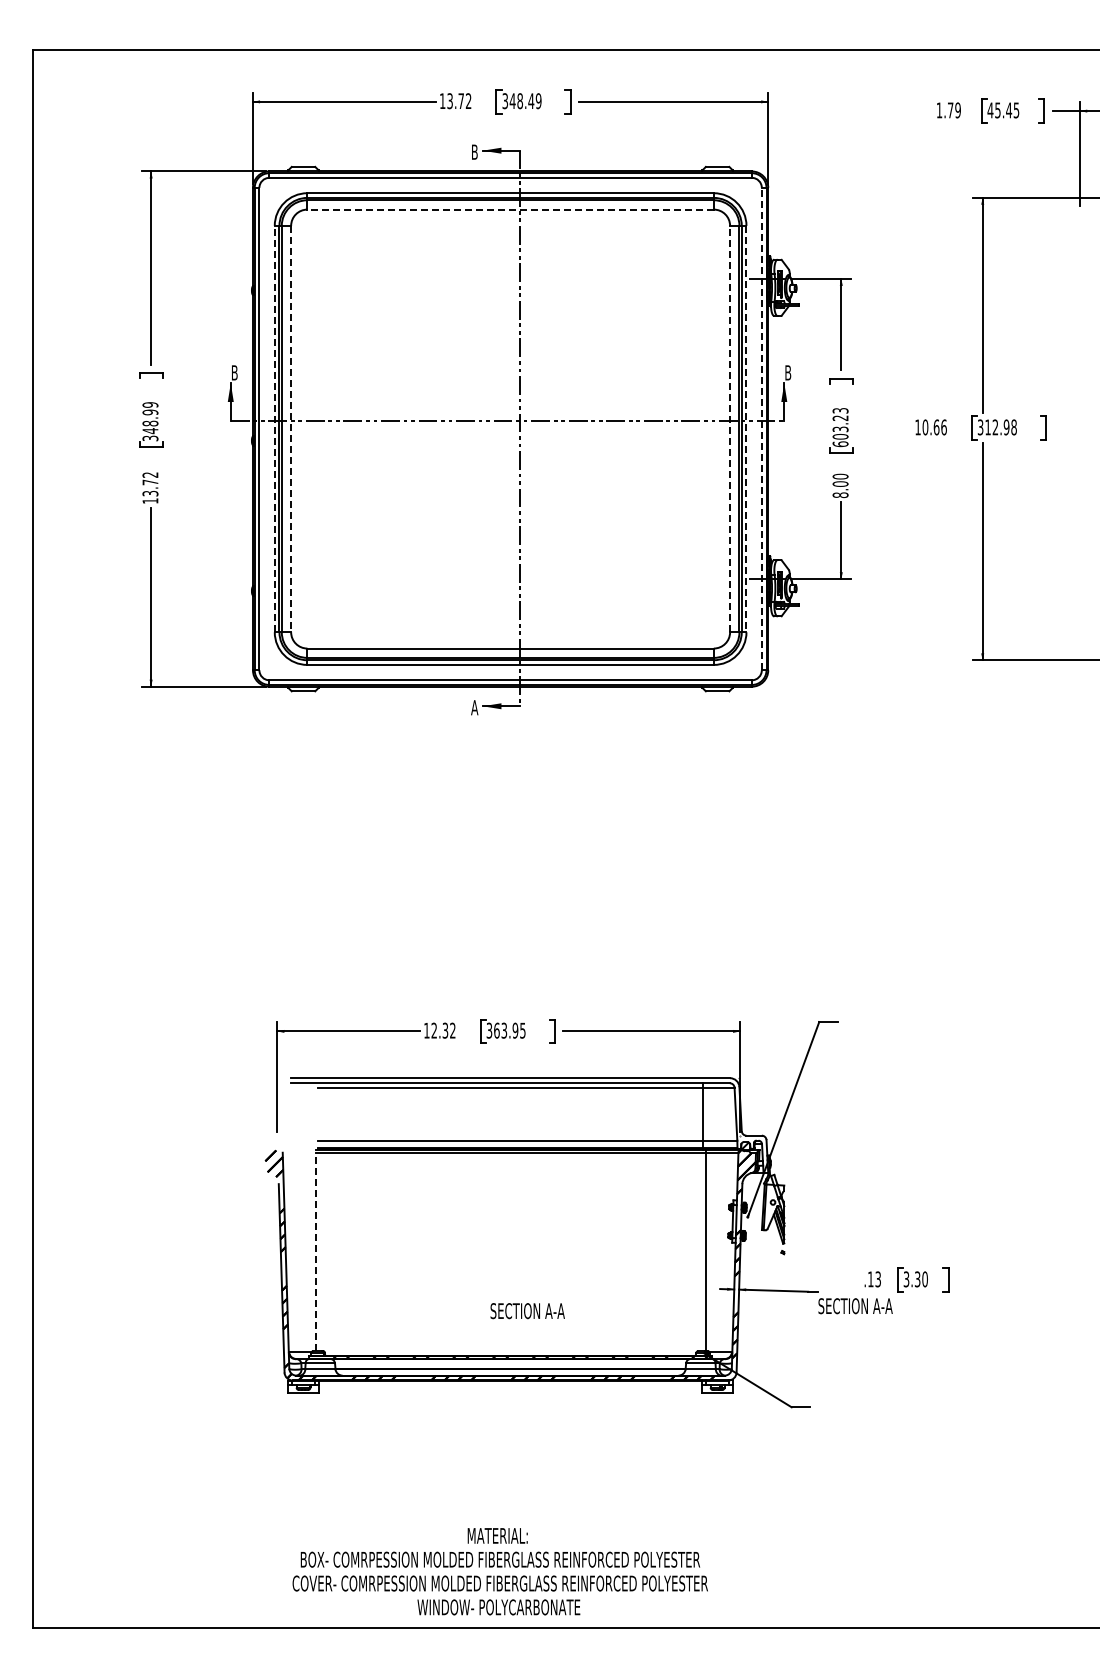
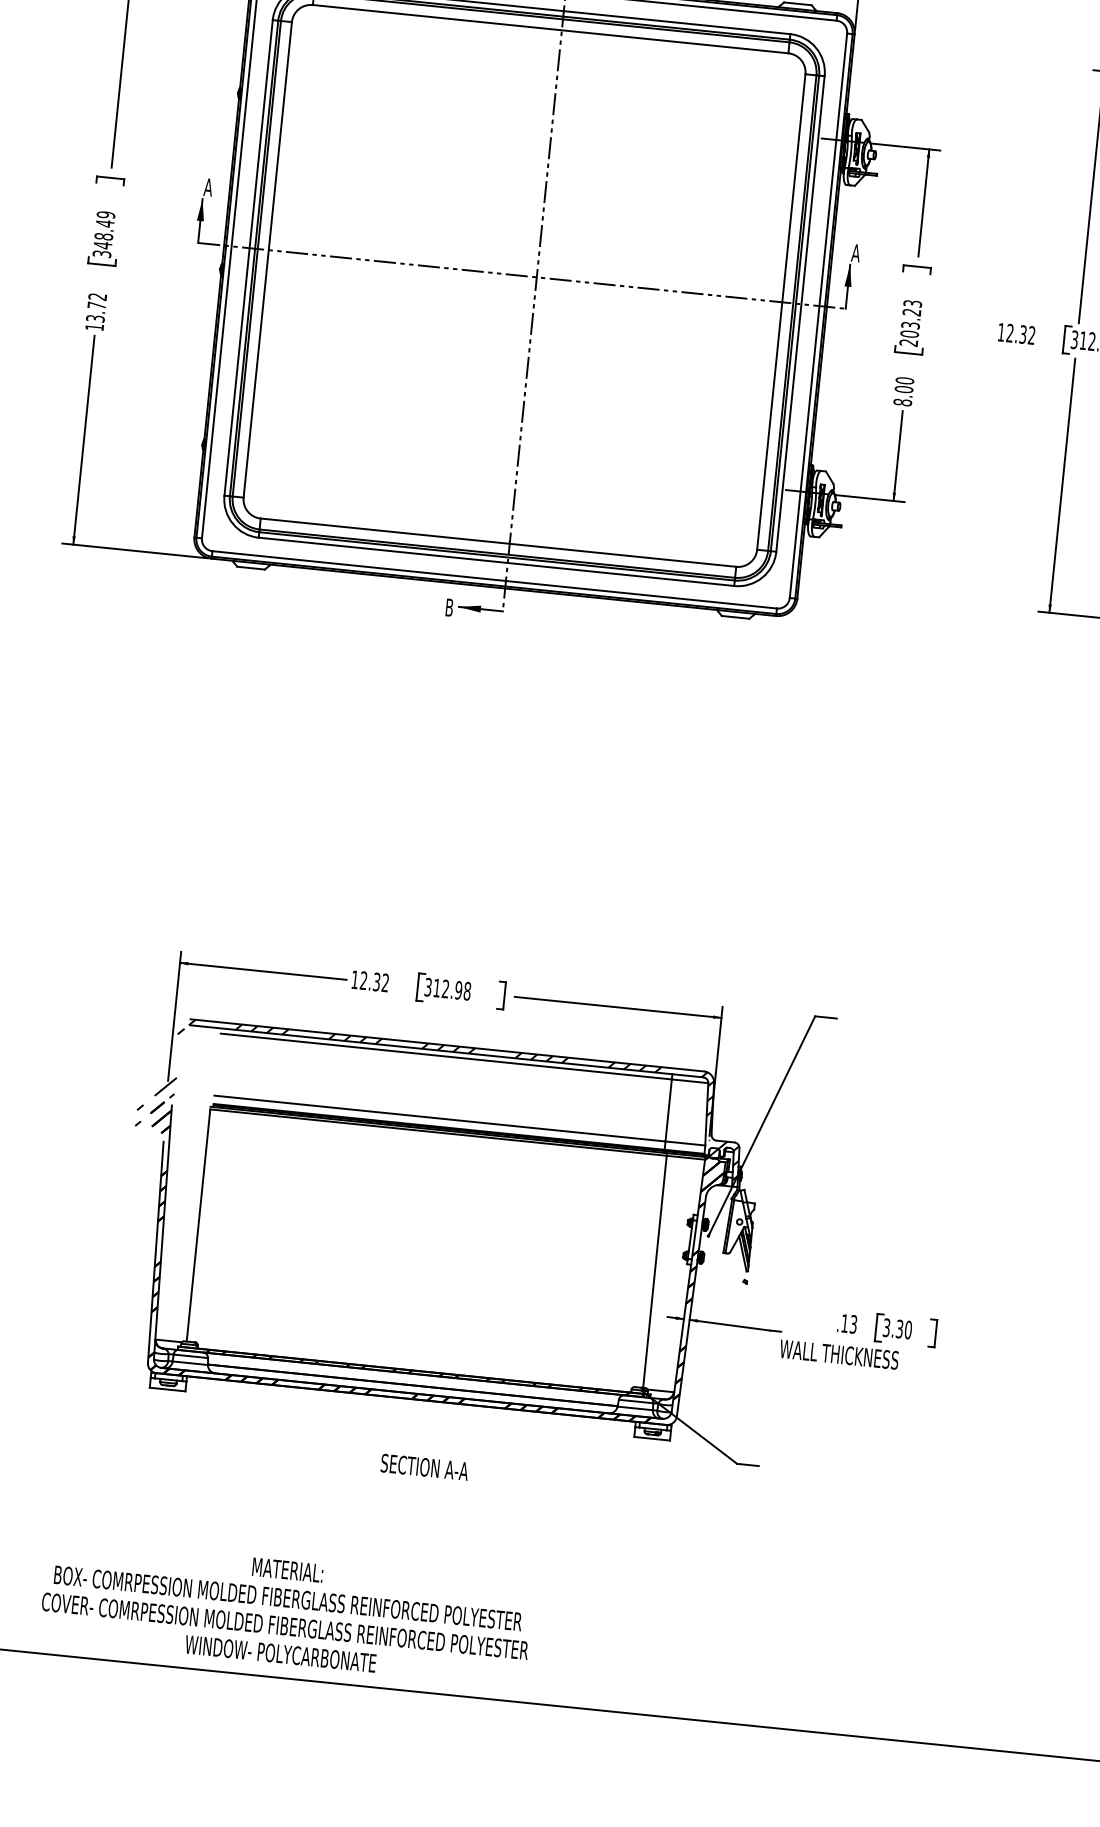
line: (510, 209) -> (550, 29), dashed -> solid
text: (234, 372) -> (208, 186), B -> A
text: (787, 372) -> (855, 252), B -> A
text: (150, 412) -> (105, 223), 348.99 -> 348.49
text: (934, 427) -> (1020, 334), 10.66 -> 12.32
line: (274, 428) -> (248, 257), dashed -> solid
line: (730, 428) -> (781, 311), dashed -> solid
line: (761, 428) -> (818, 315), dashed -> solid
line: (291, 429) -> (268, 260), dashed -> solid
line: (746, 429) -> (800, 314), dashed -> solid
text: (840, 444) -> (908, 343), 603.23 -> 203.23
text: (474, 707) -> (449, 607), A -> B
text: (509, 1030) -> (451, 989), 363.95 -> 312.98
hatch: (510, 1125) -> (441, 1100), added
line: (315, 1251) -> (198, 1224), dashed -> solid
text: (868, 1306) -> (838, 1355), SECTION A-A -> WALL THICKNESS
text: (527, 1311) -> (424, 1467), moved
text: (499, 1571) -> (285, 1612), moved

